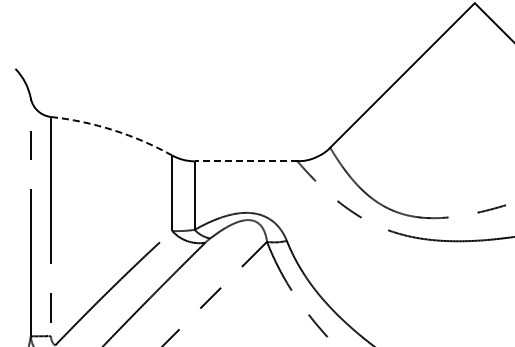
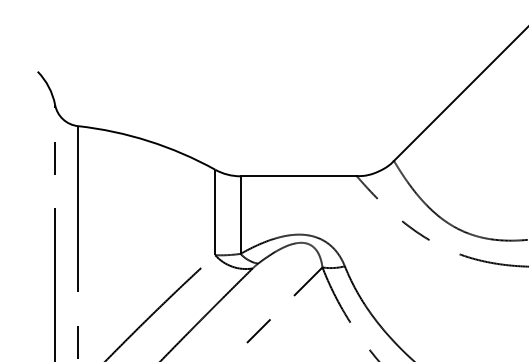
arc: (113, 130) -> (148, 141), dashed -> solid
line: (245, 161) -> (298, 176), dashed -> solid

